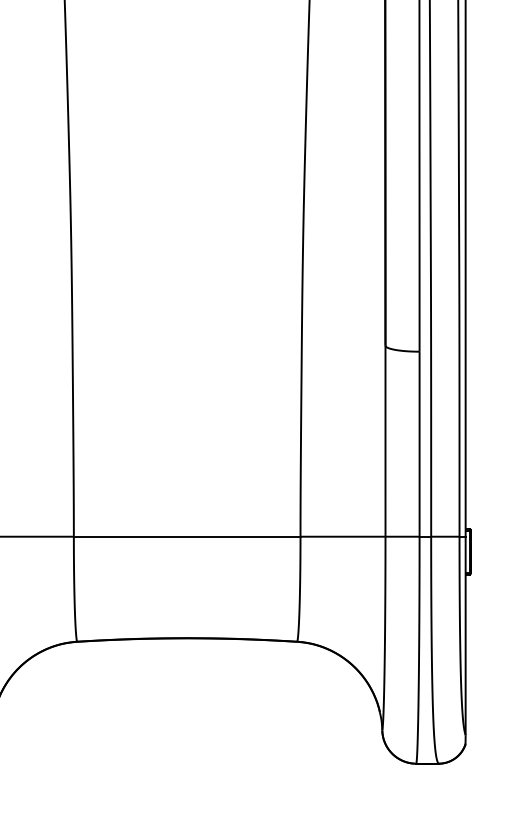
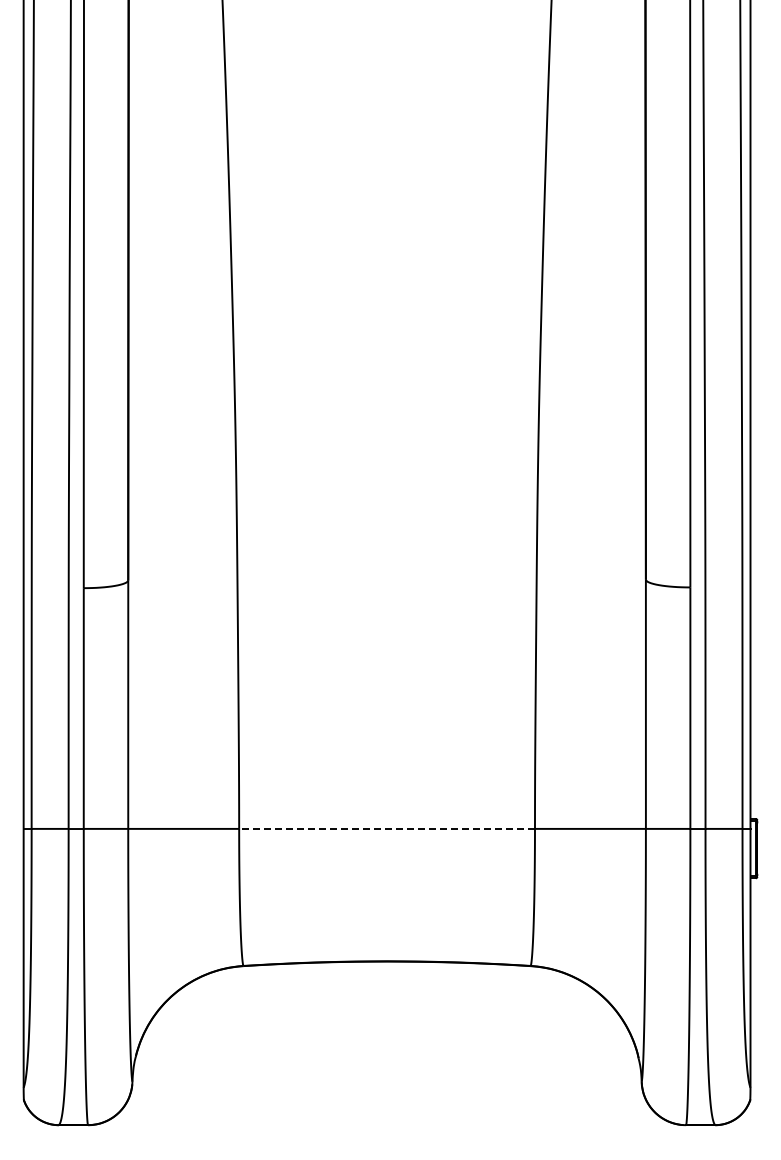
line: (187, 536) -> (387, 828), solid -> dashed

